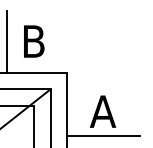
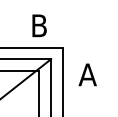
line: (6, 41) -> (20, 25), removed
line: (102, 135) -> (87, 91), removed

